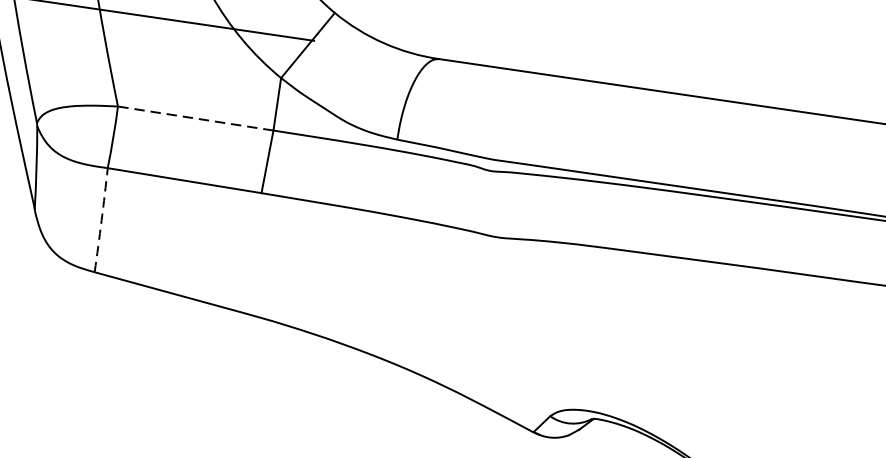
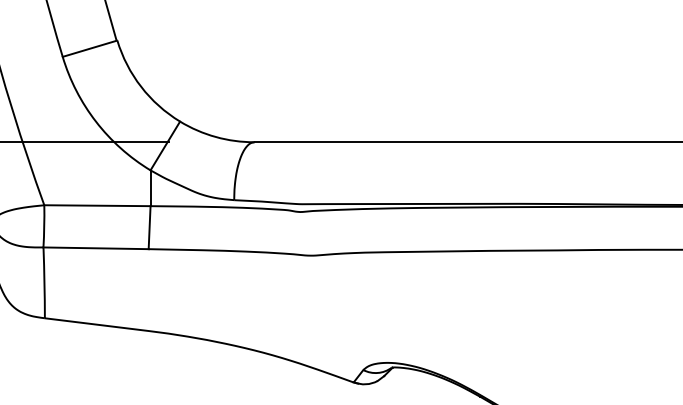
line: (194, 118) -> (96, 205), dashed -> solid
arc: (101, 219) -> (44, 282), dashed -> solid

